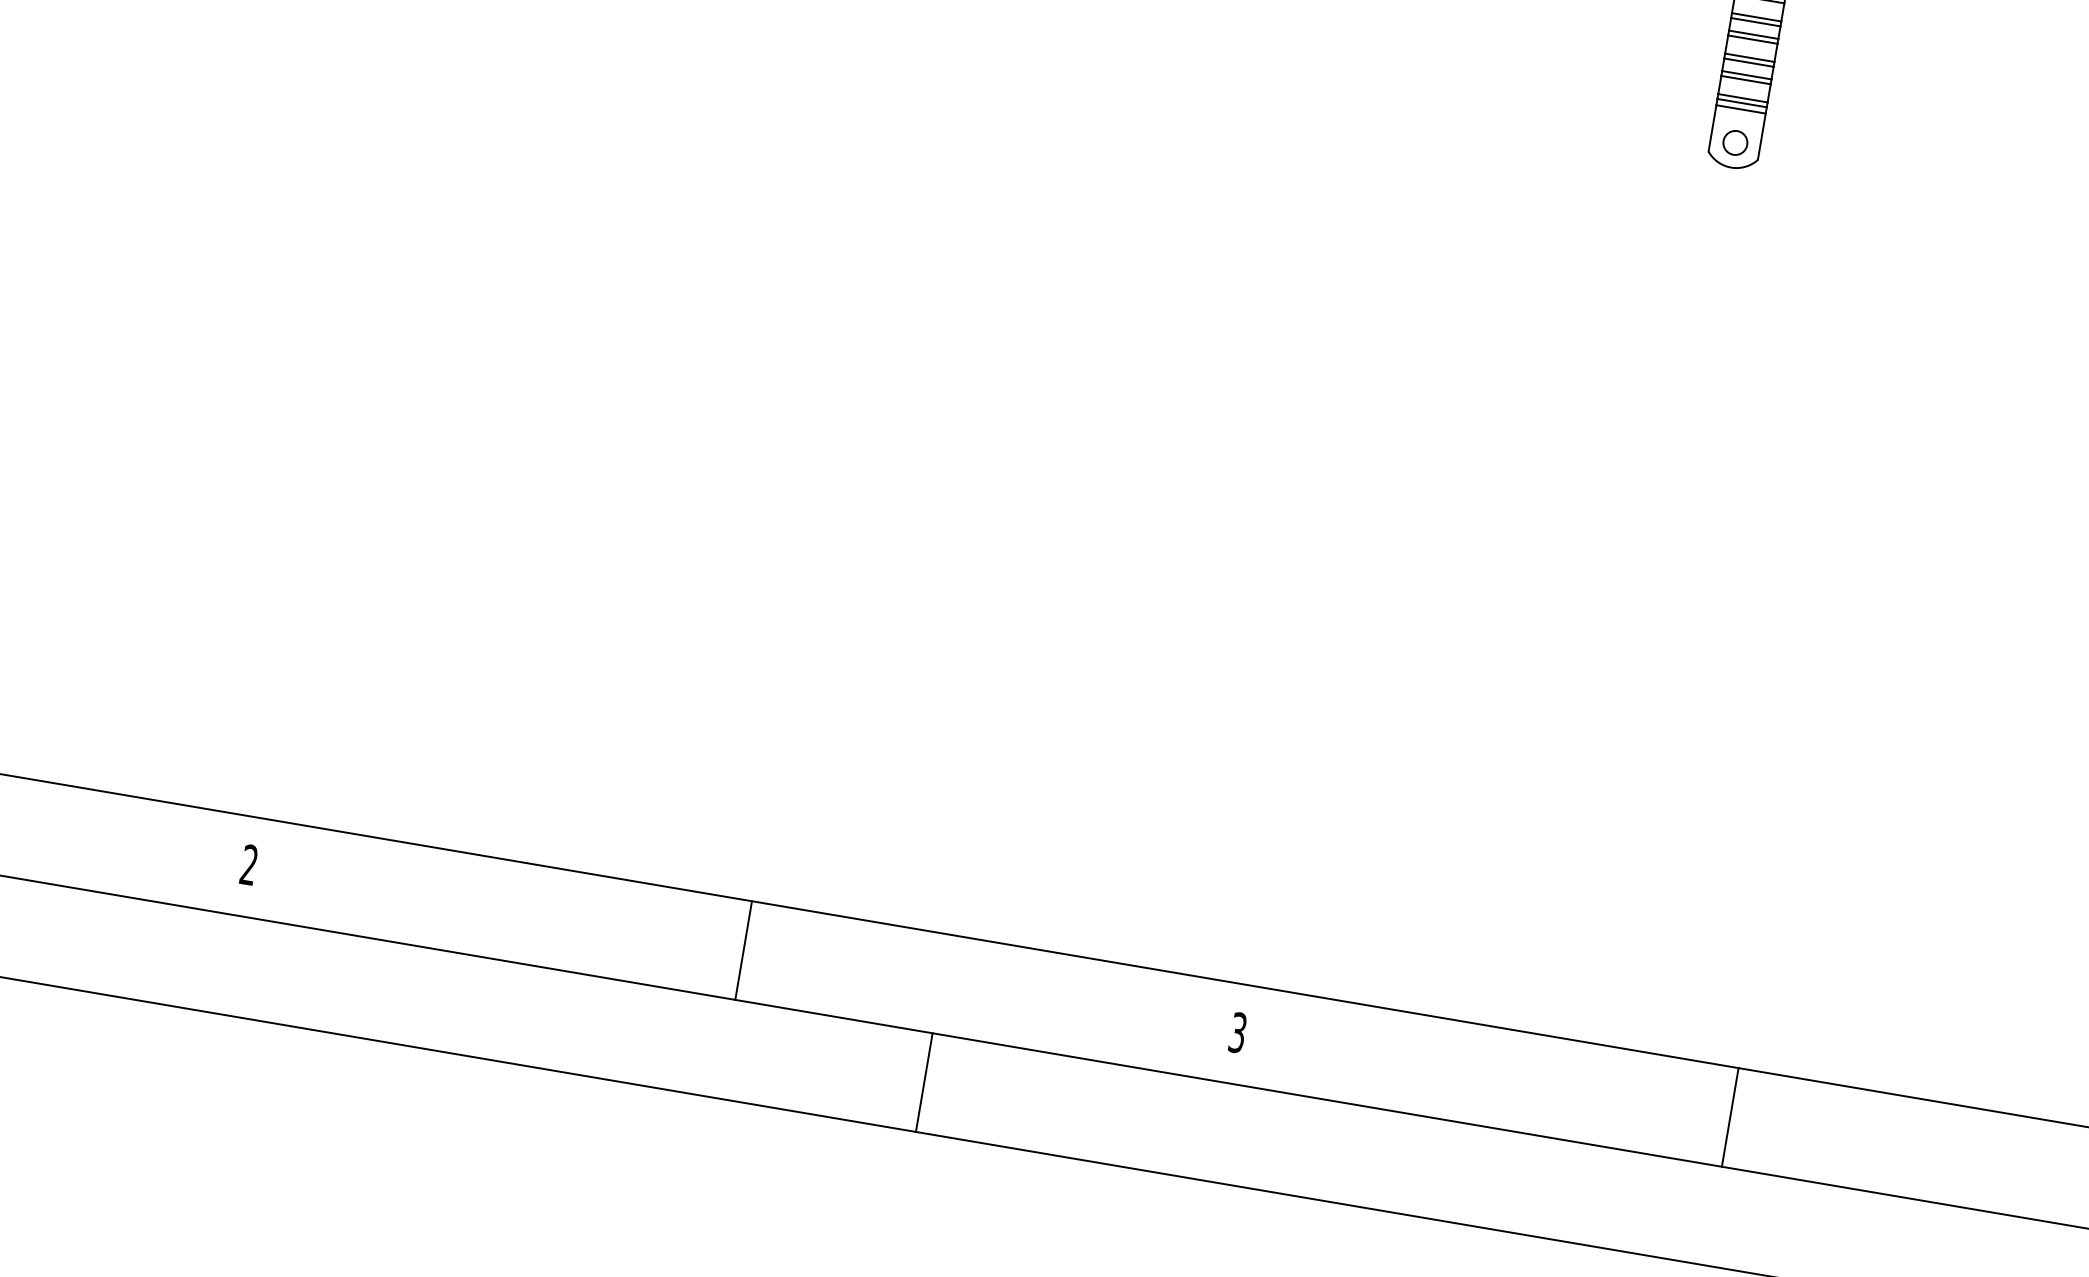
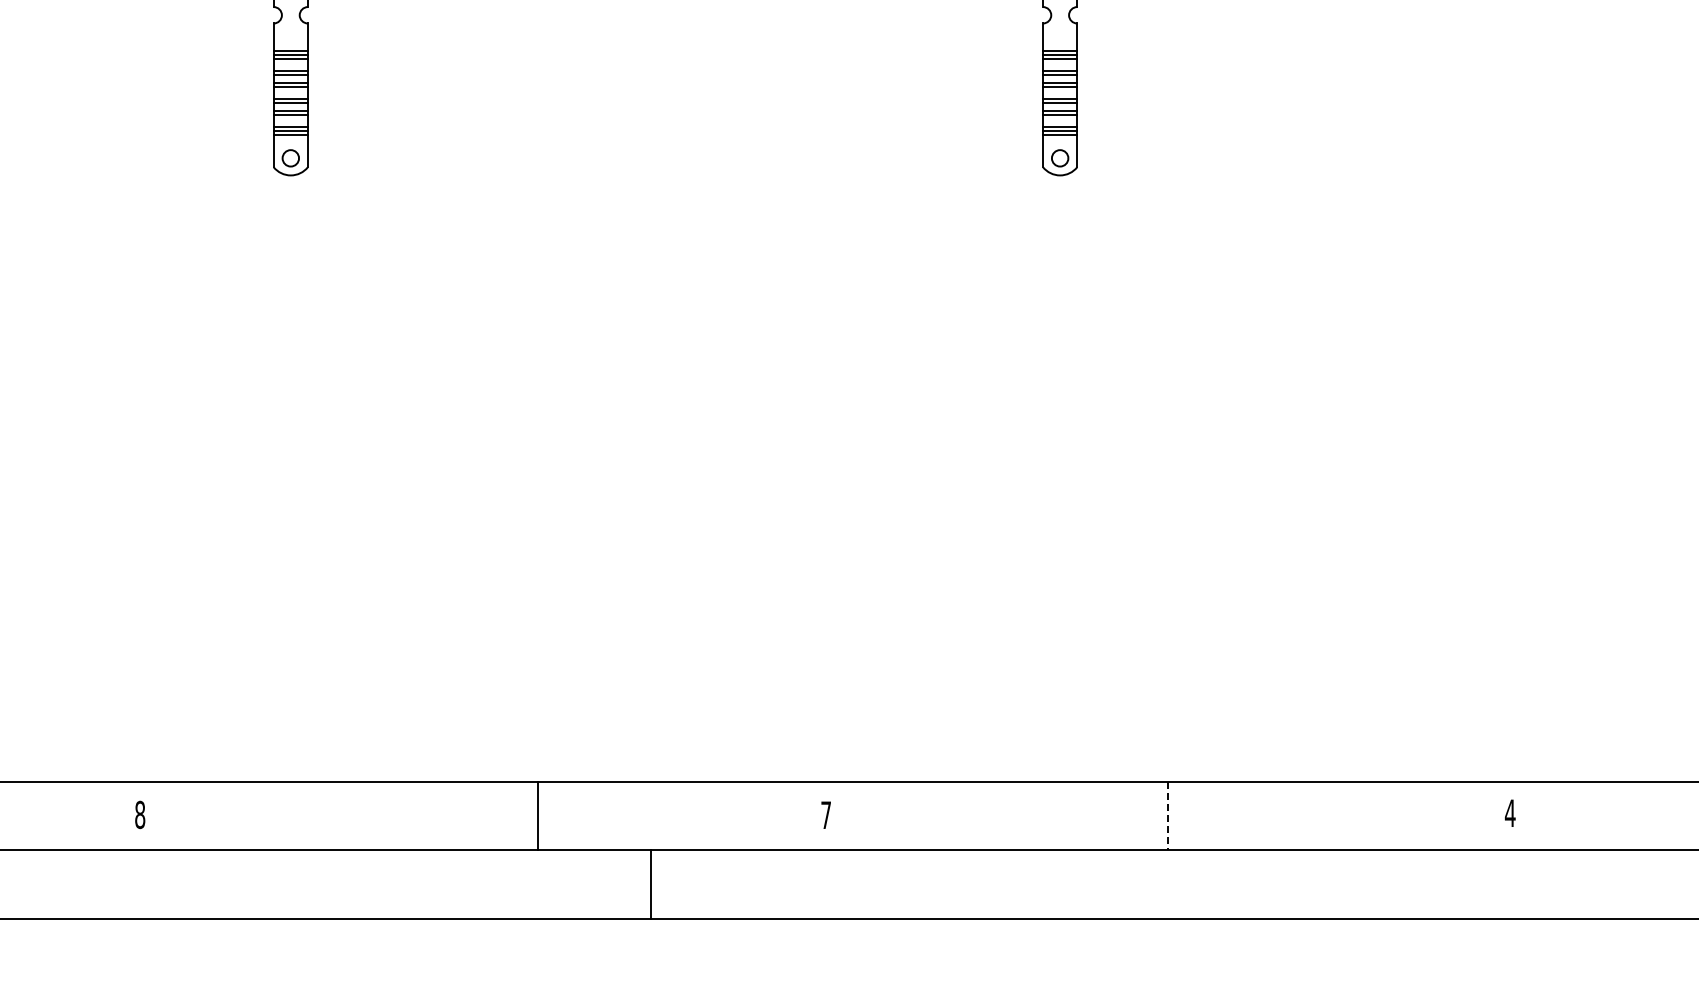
text: (249, 865) -> (140, 815), 2 -> 8
line: (743, 949) -> (538, 815), moved
text: (1236, 1032) -> (825, 815), 3 -> 7
line: (924, 1082) -> (651, 884), moved
line: (1729, 1117) -> (1167, 816), solid -> dashed

